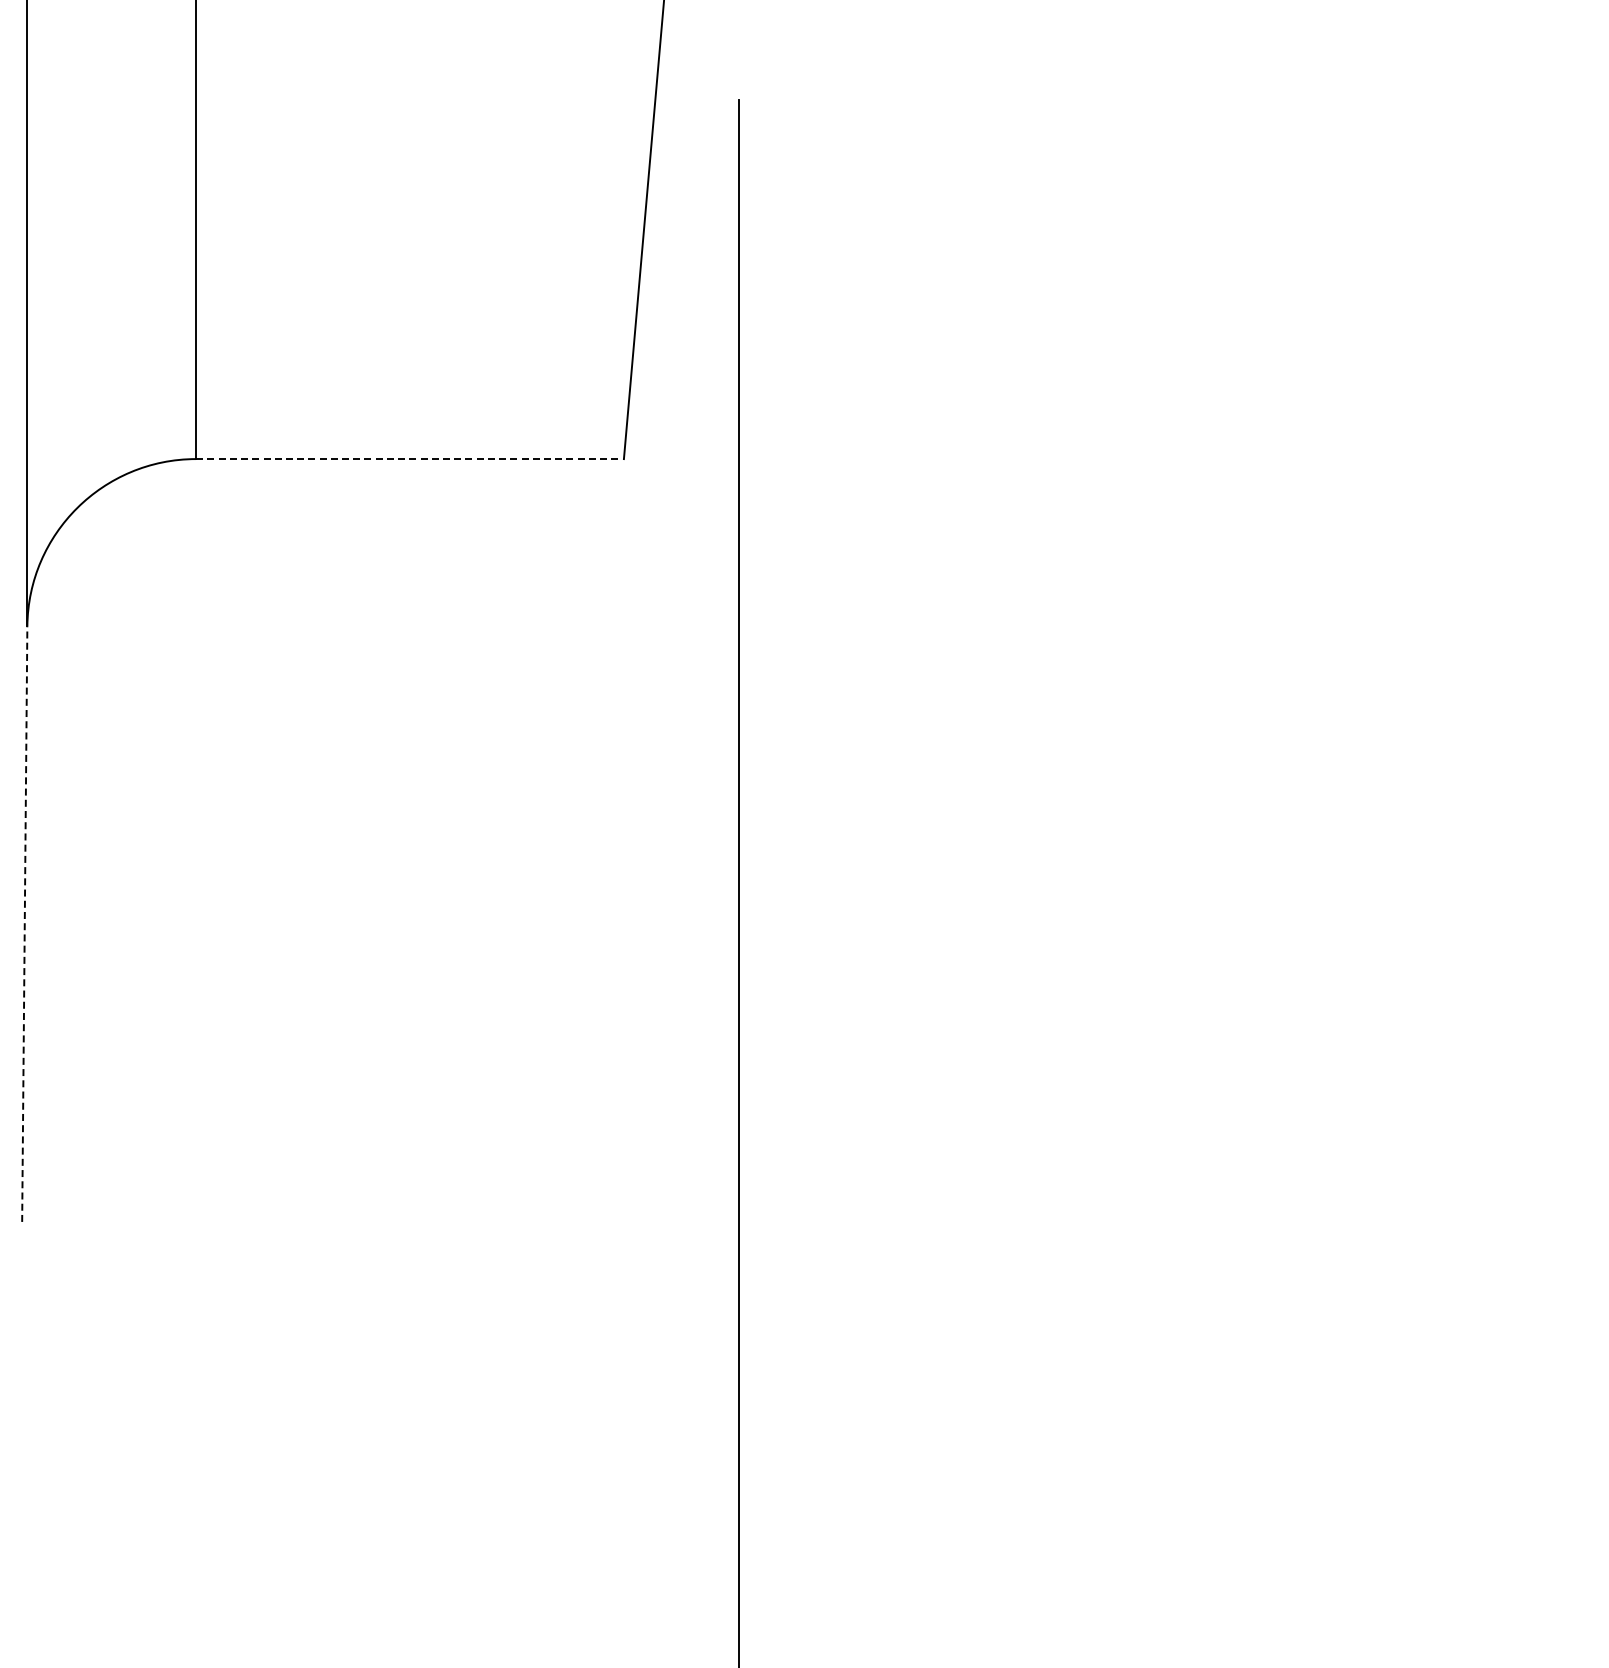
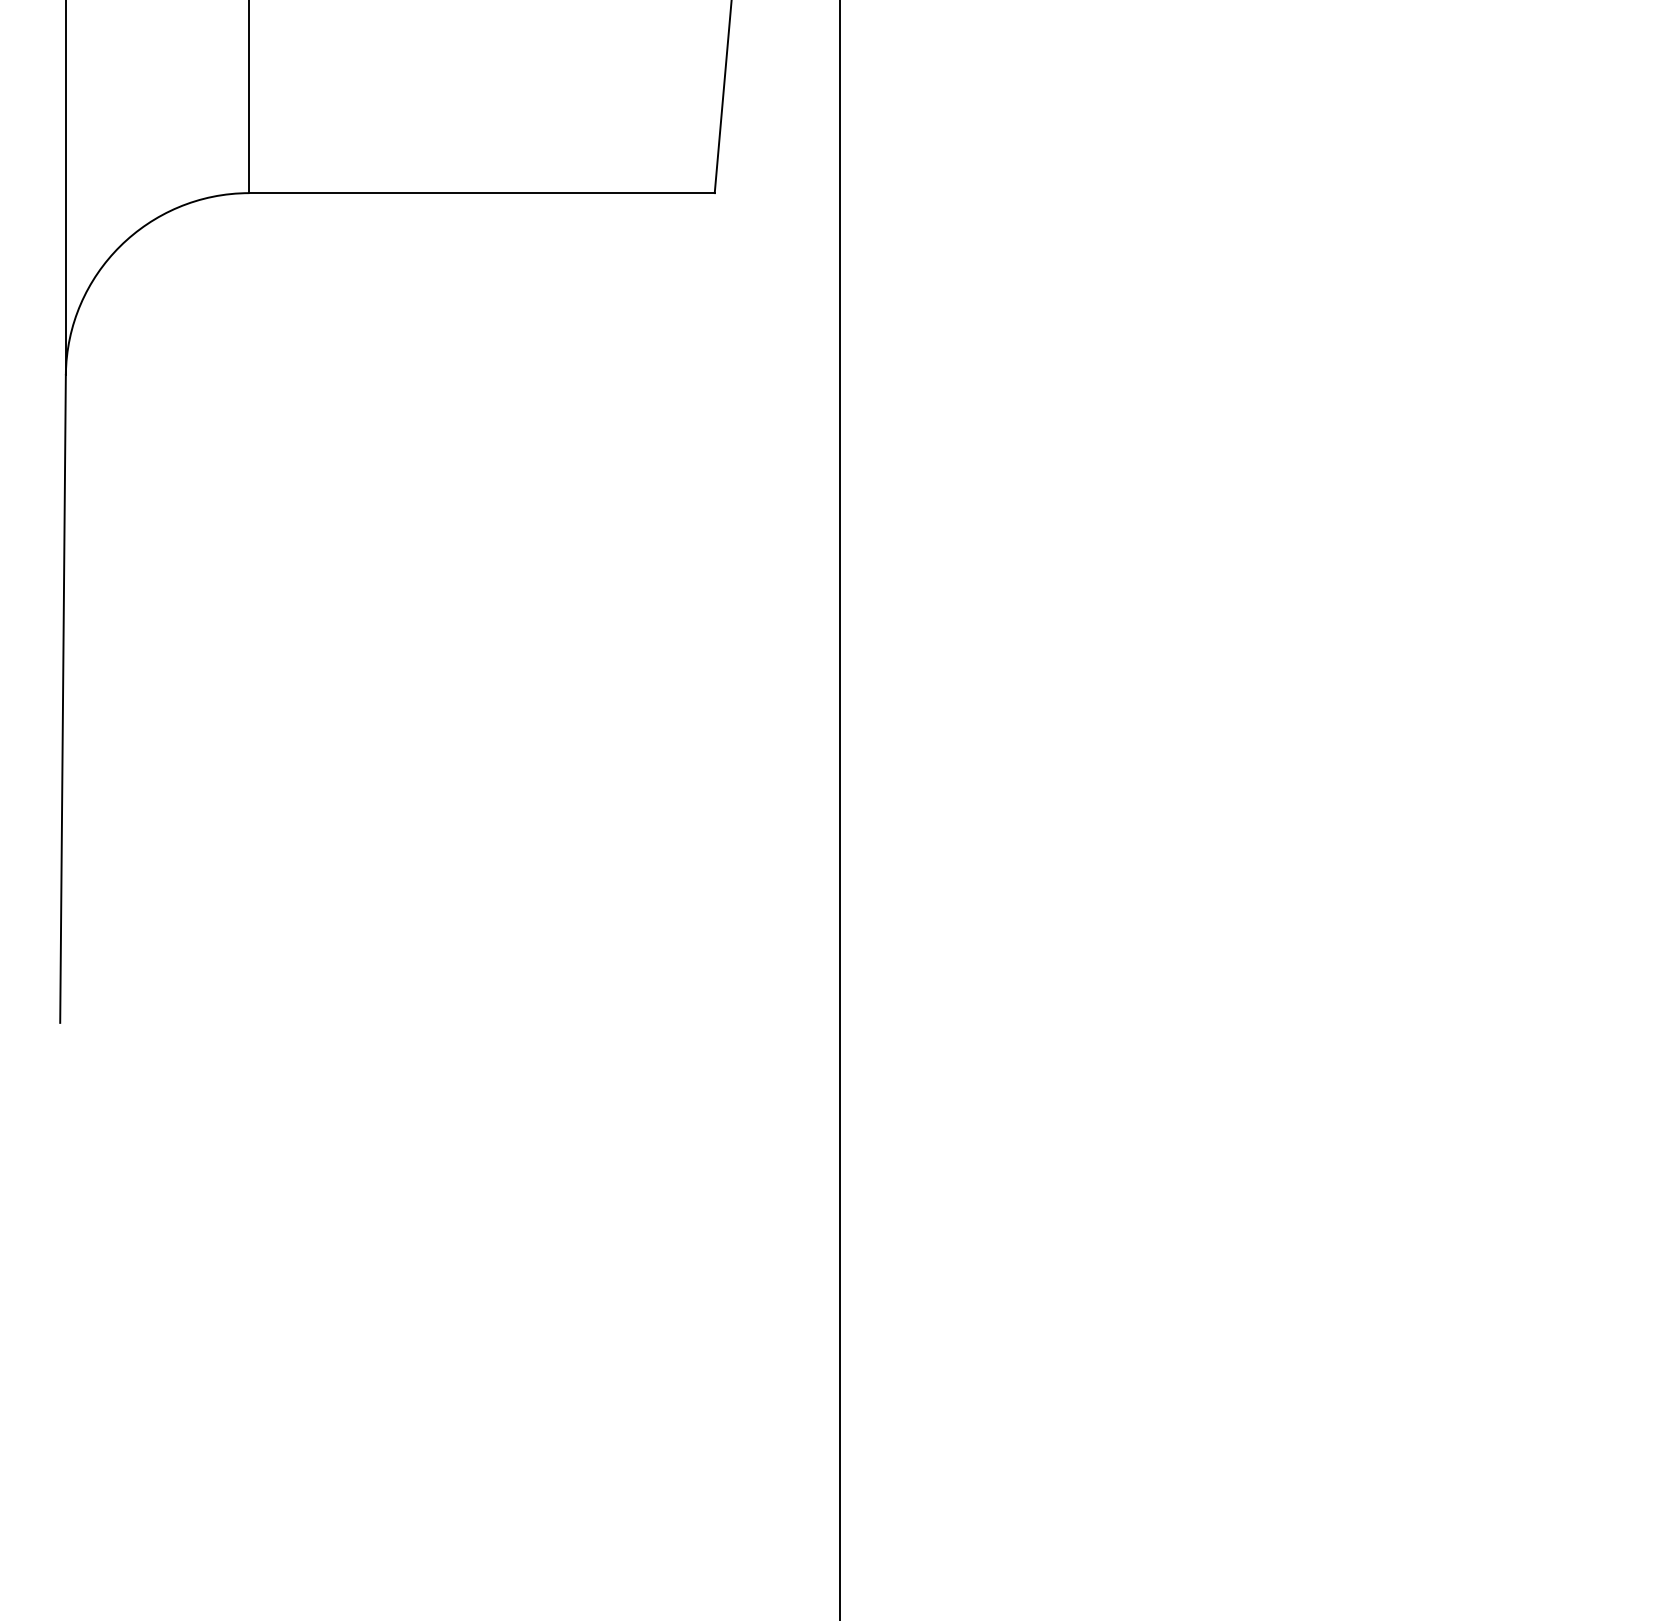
line: (410, 459) -> (482, 193), dashed -> solid
line: (24, 924) -> (62, 699), dashed -> solid

